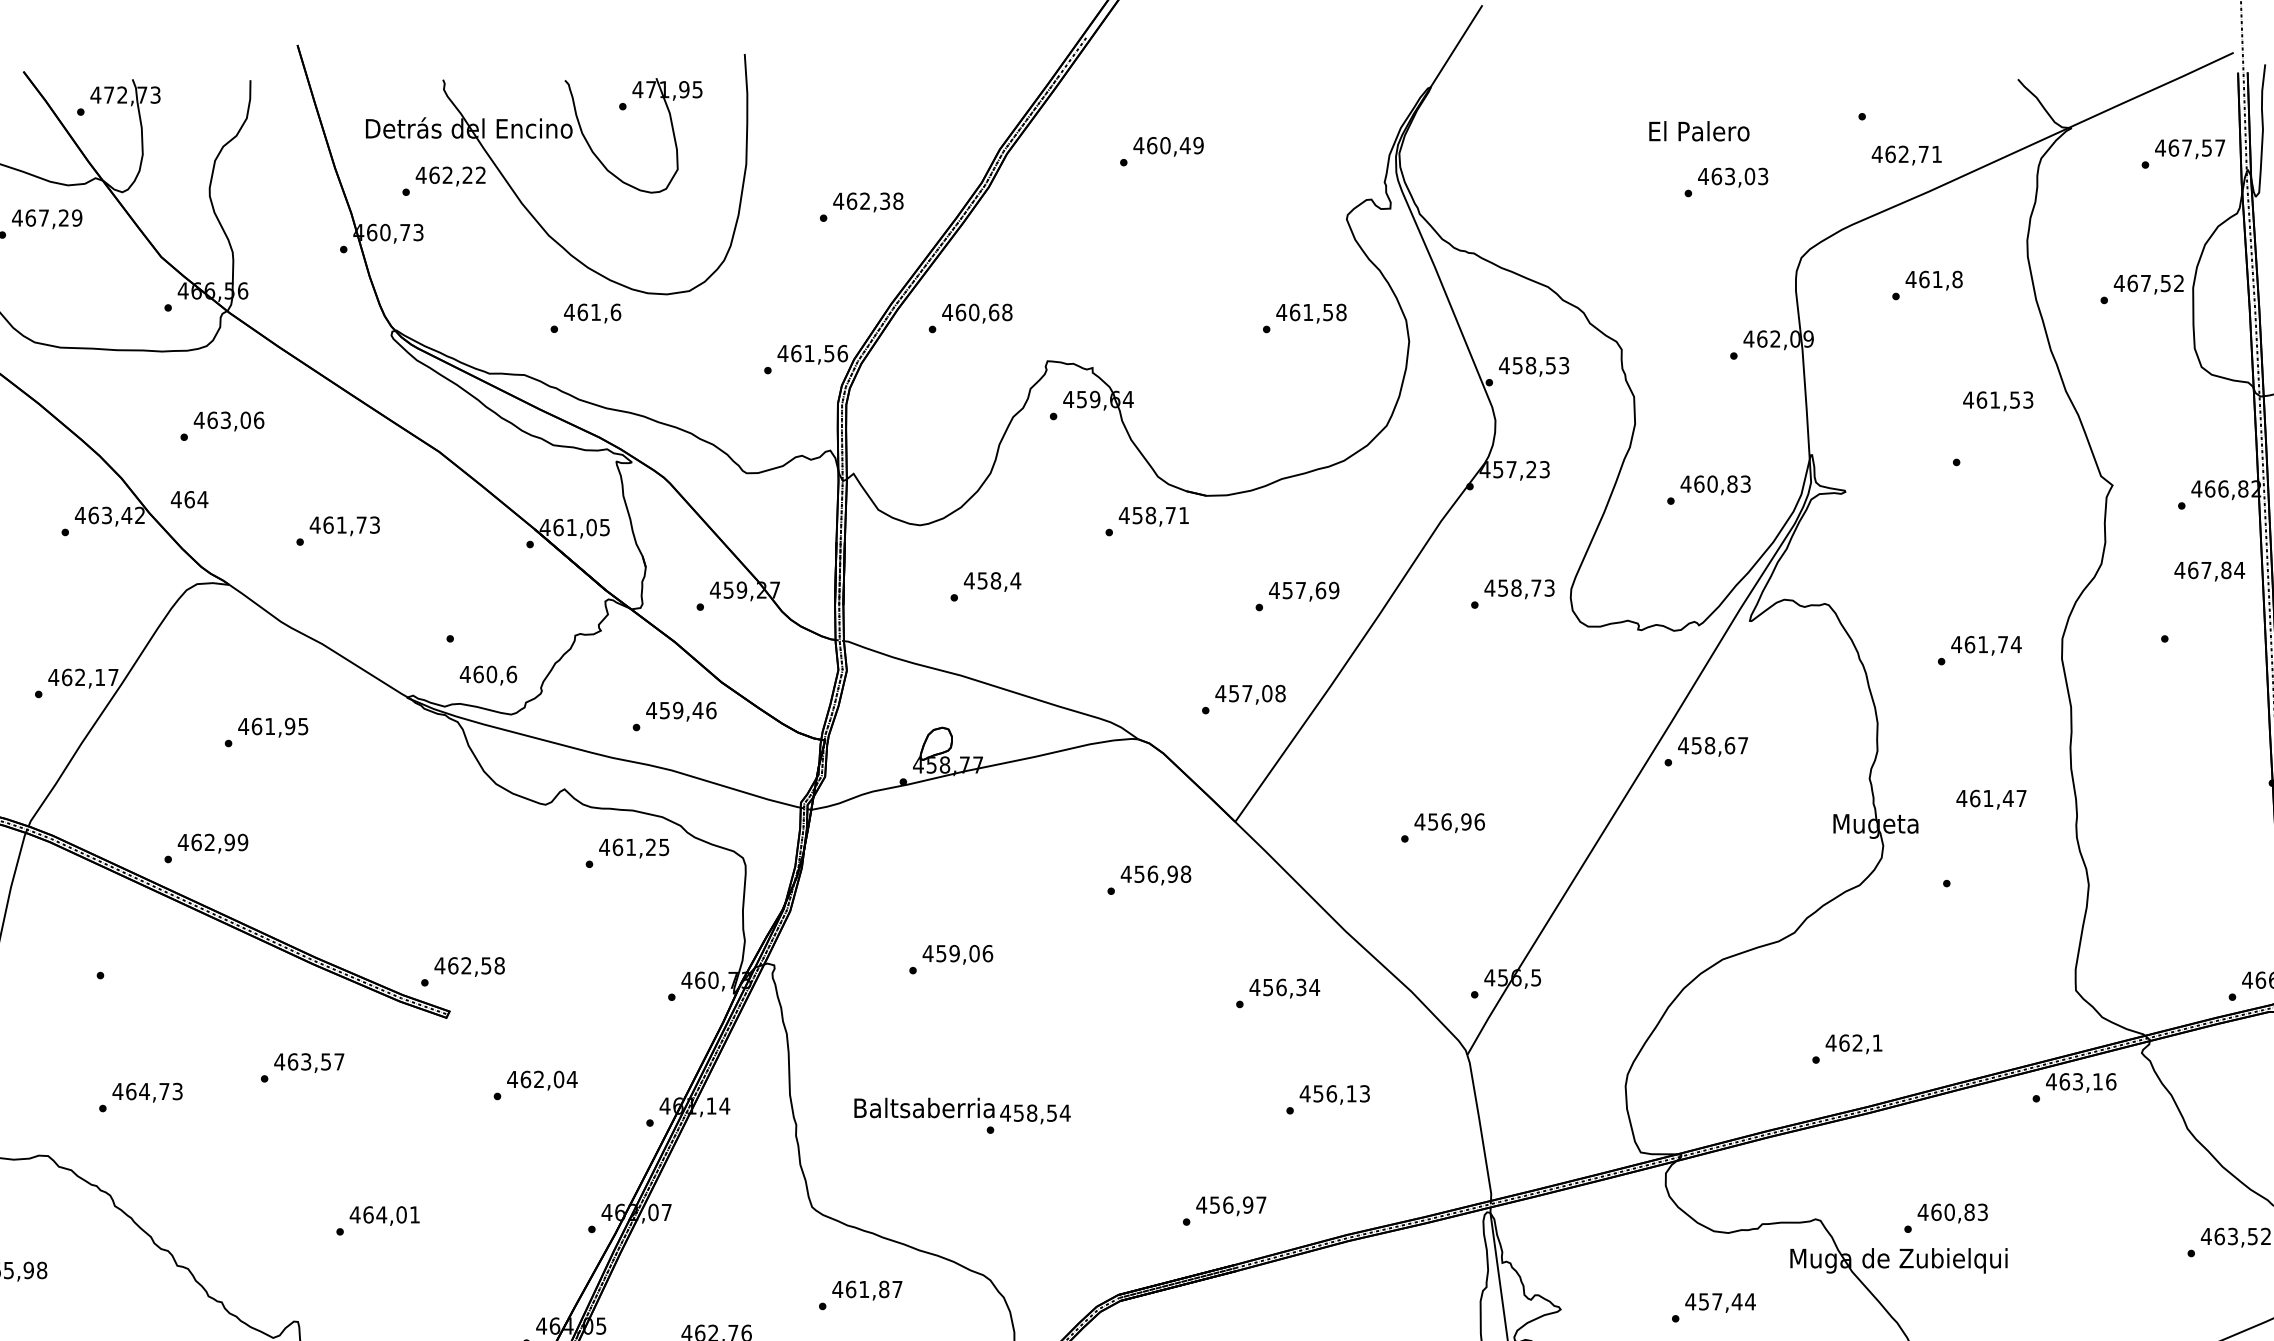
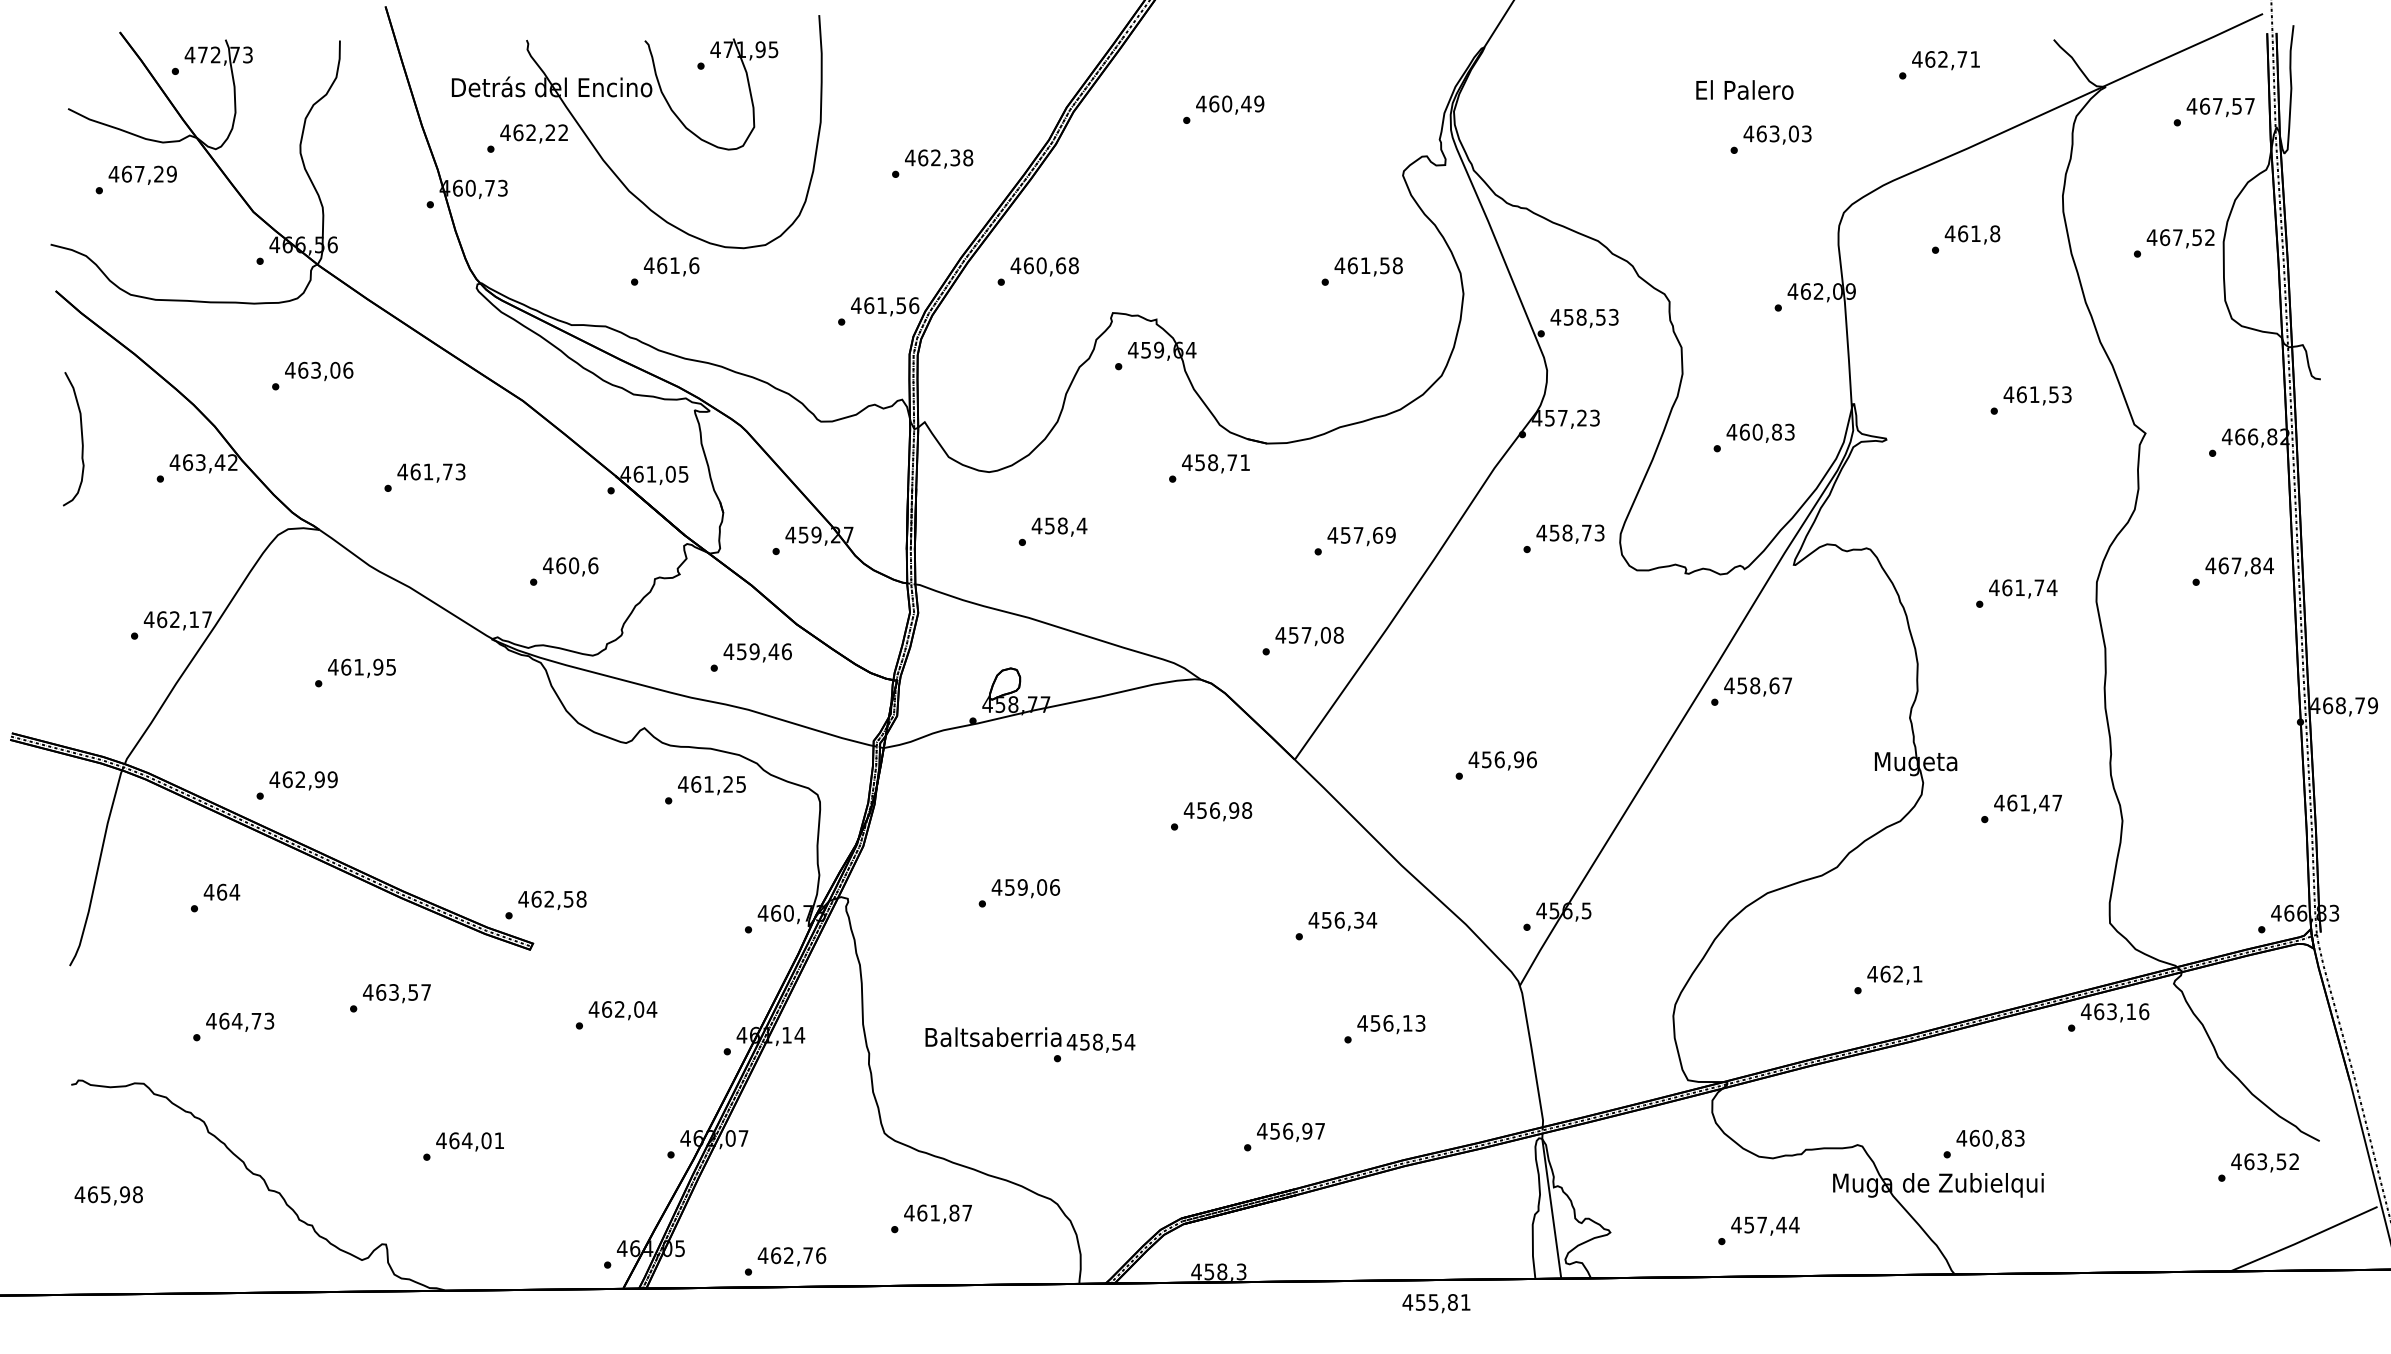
text: (1906, 155) -> (1945, 60), moved
text: (1998, 400) -> (2037, 395), moved
text: (189, 498) -> (221, 891), moved
text: (2209, 571) -> (2239, 566), moved
text: (488, 675) -> (570, 566), moved
text: (1990, 798) -> (2027, 803), moved

